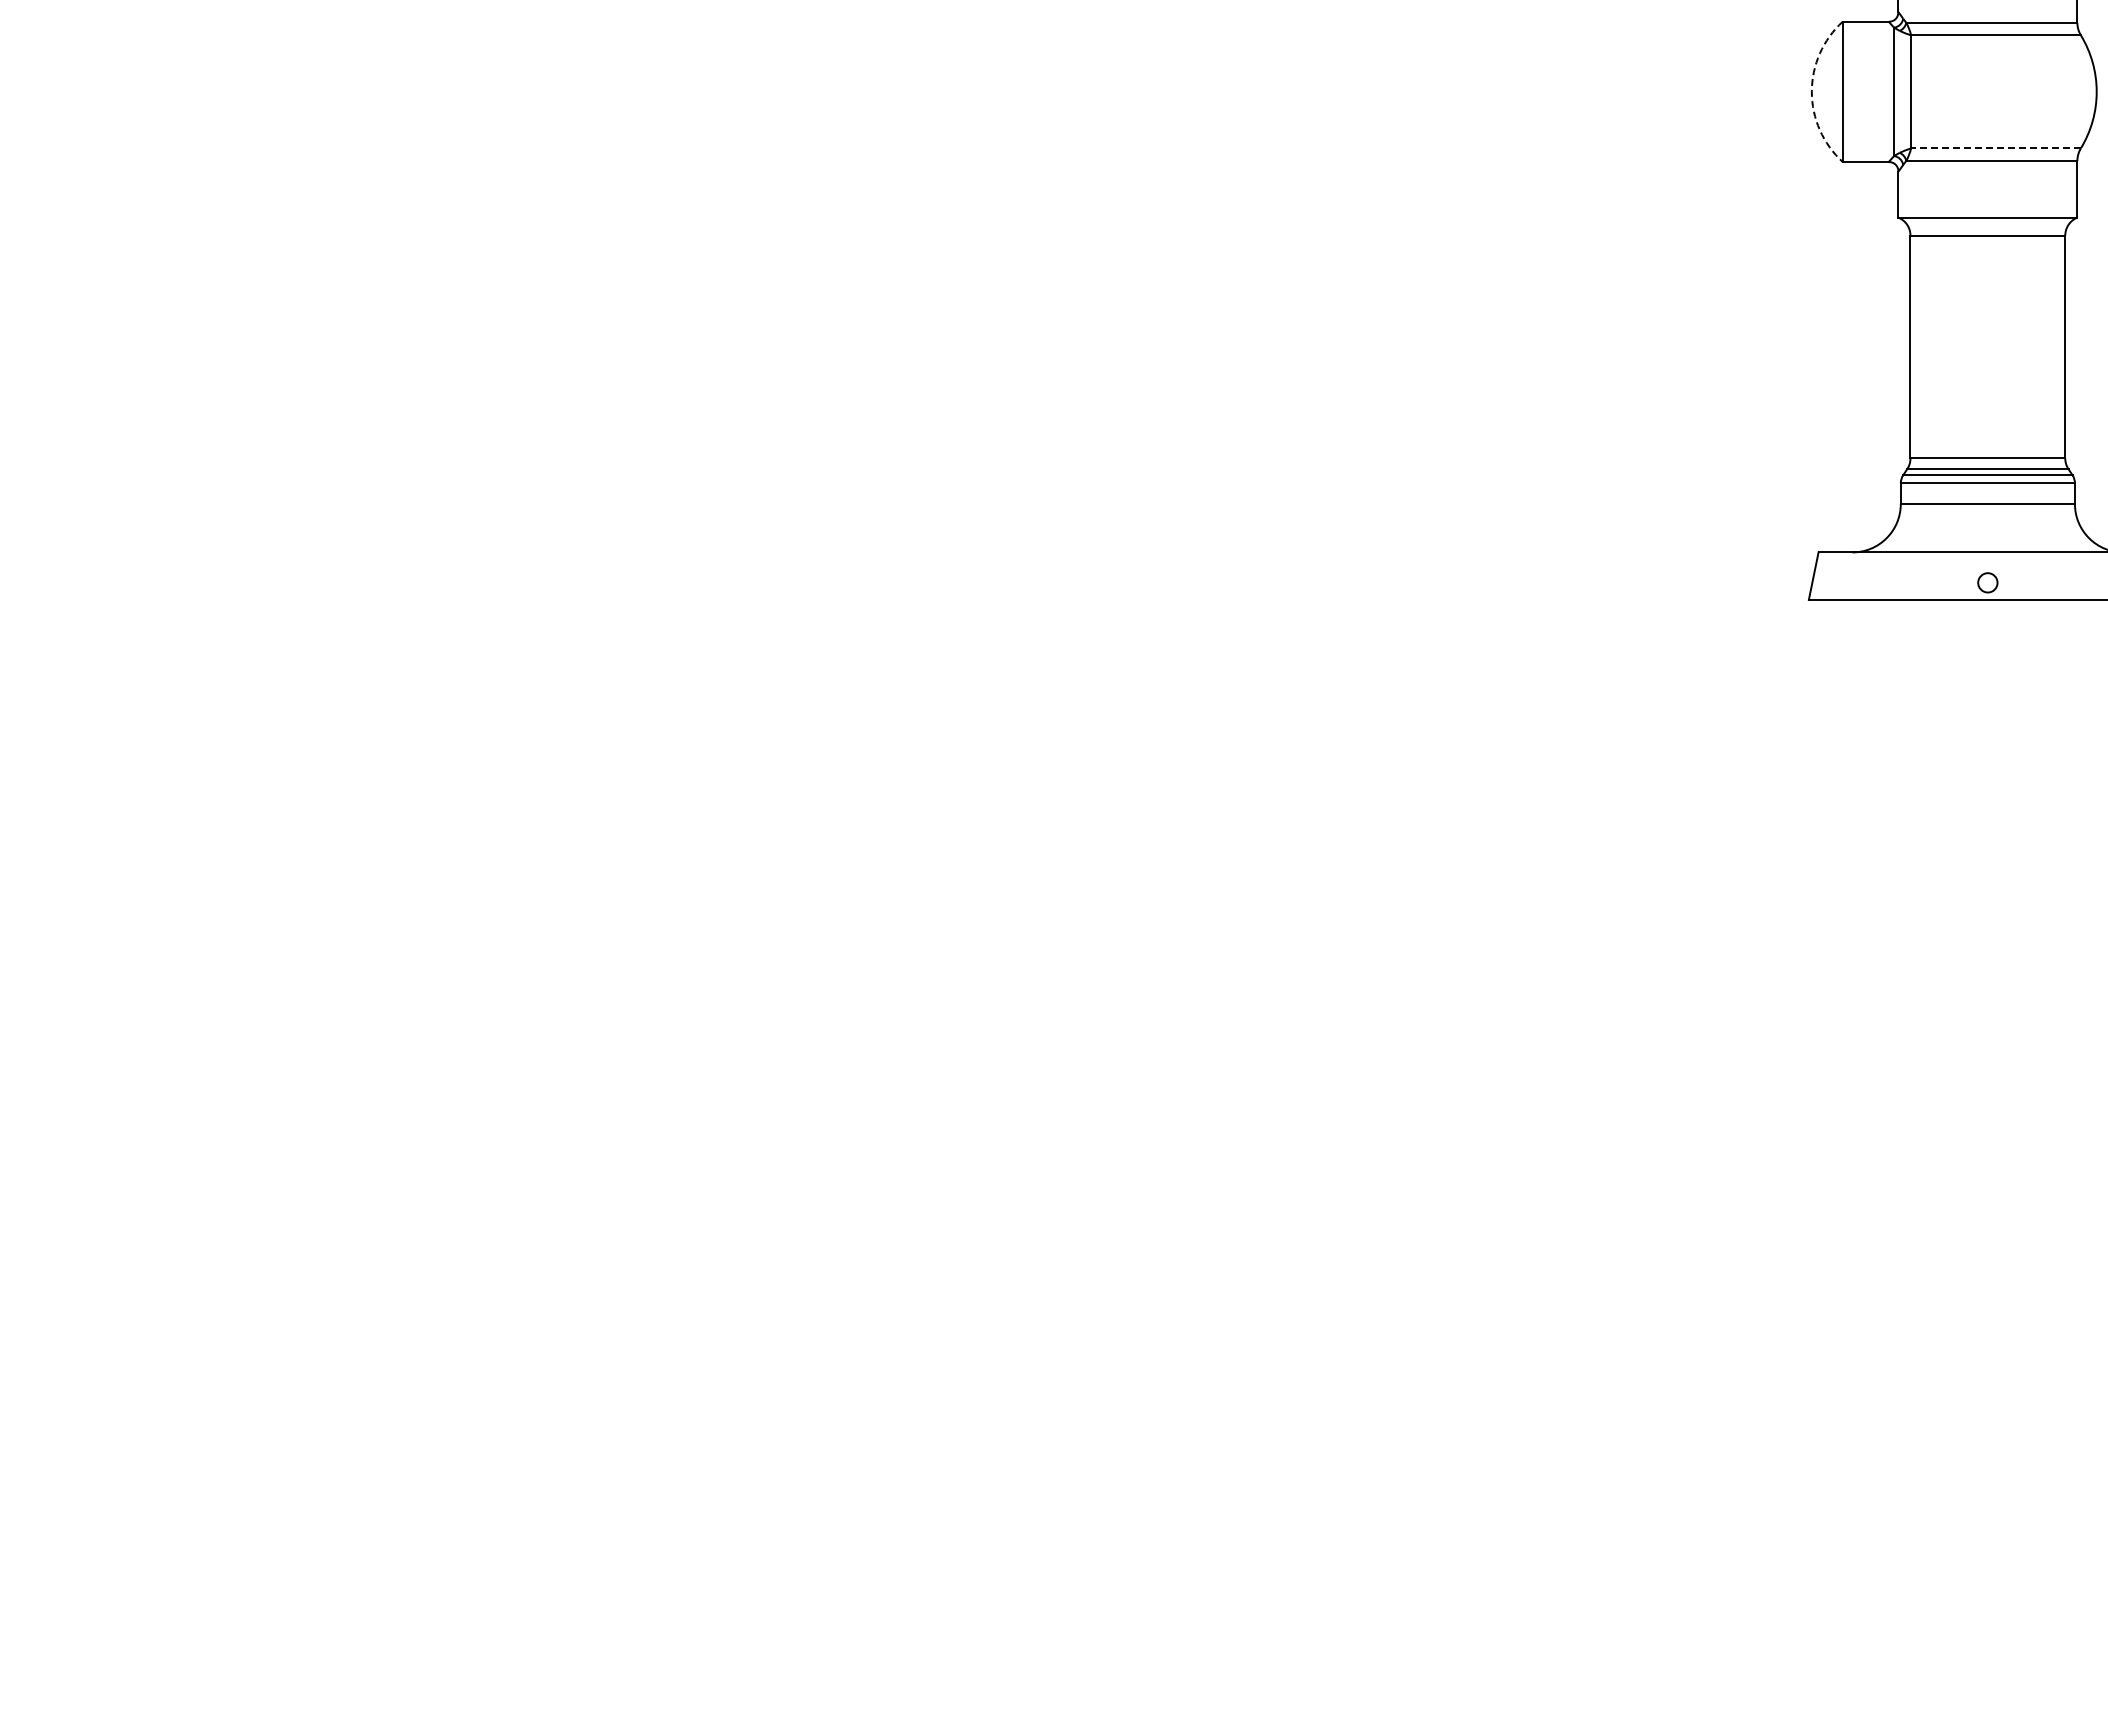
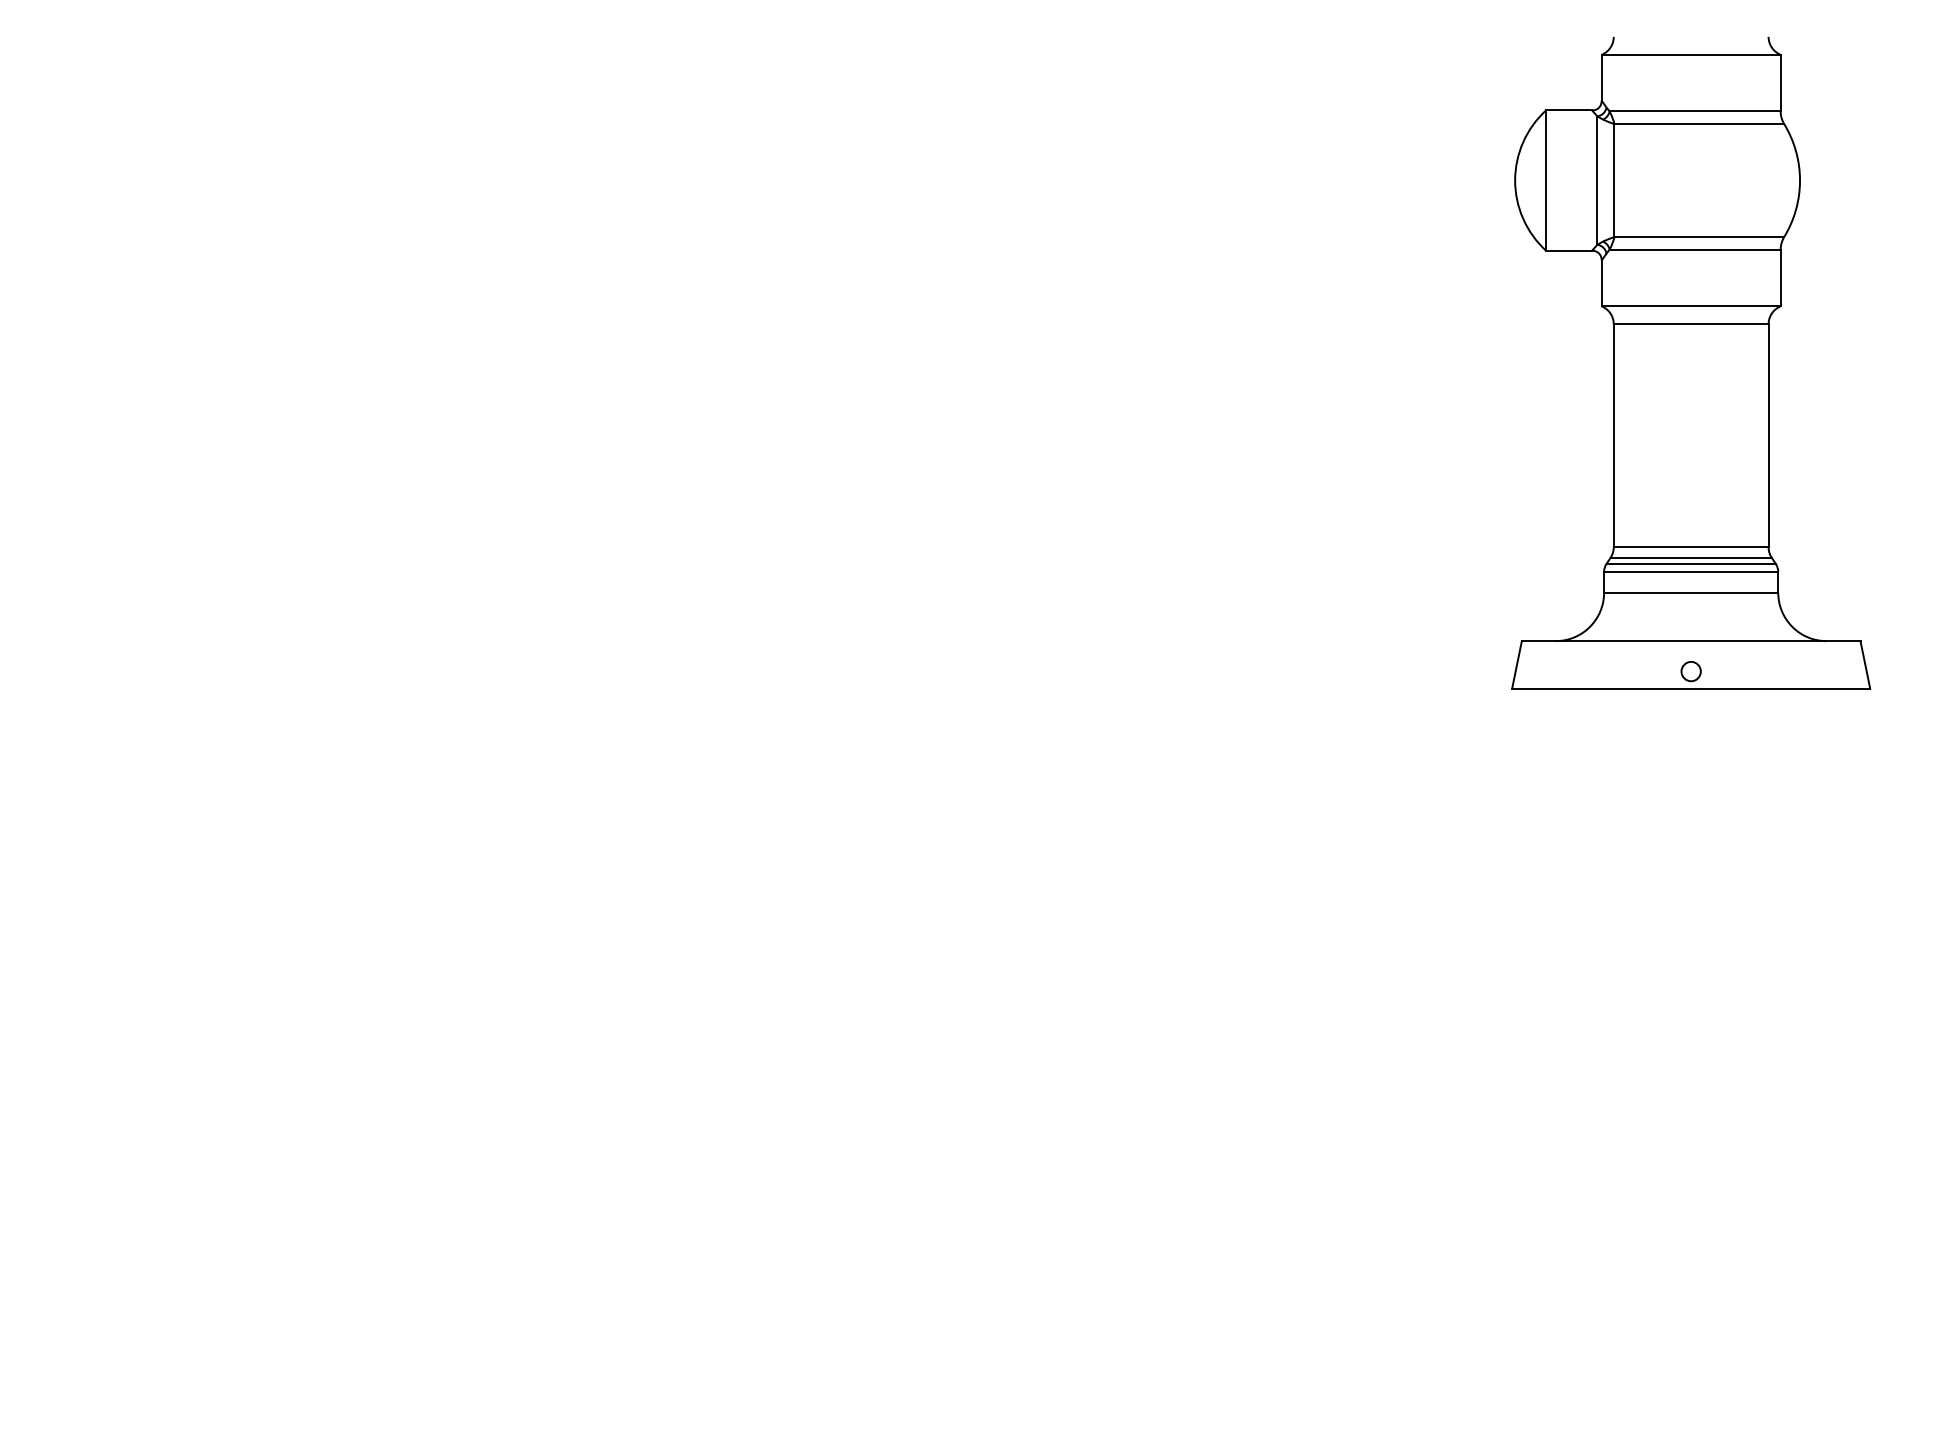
arc: (1811, 91) -> (1514, 180), dashed -> solid
line: (1996, 148) -> (1699, 237), dashed -> solid

